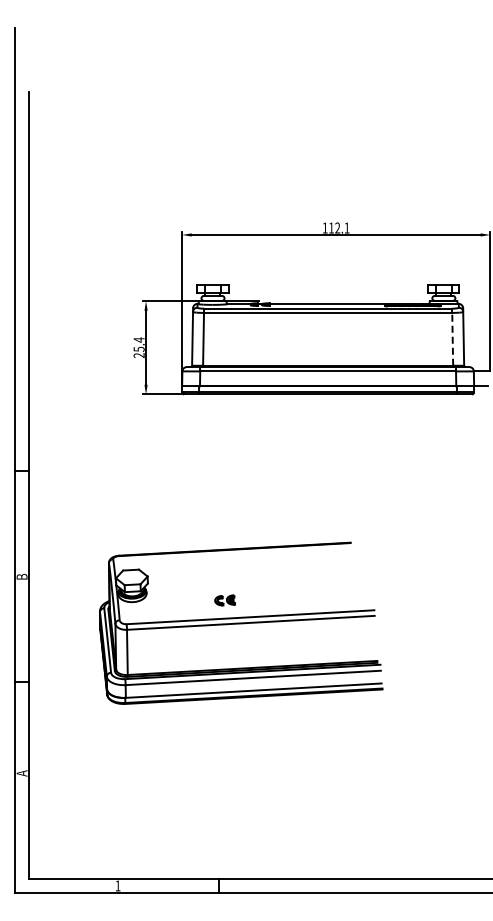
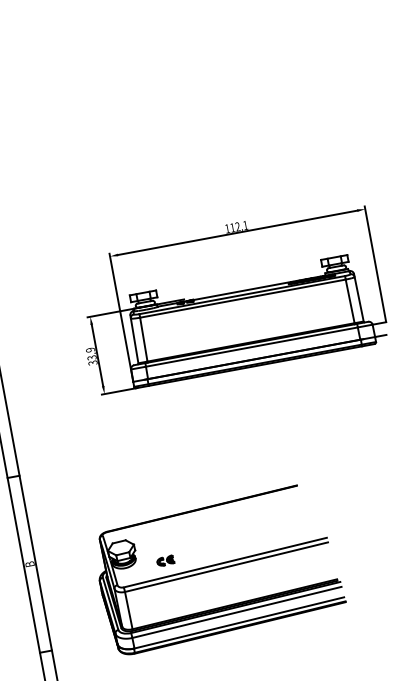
line: (452, 338) -> (349, 300), dashed -> solid
text: (138, 347) -> (91, 356), 25.4 -> 33.9
part: (224, 600) -> (165, 561), moved

